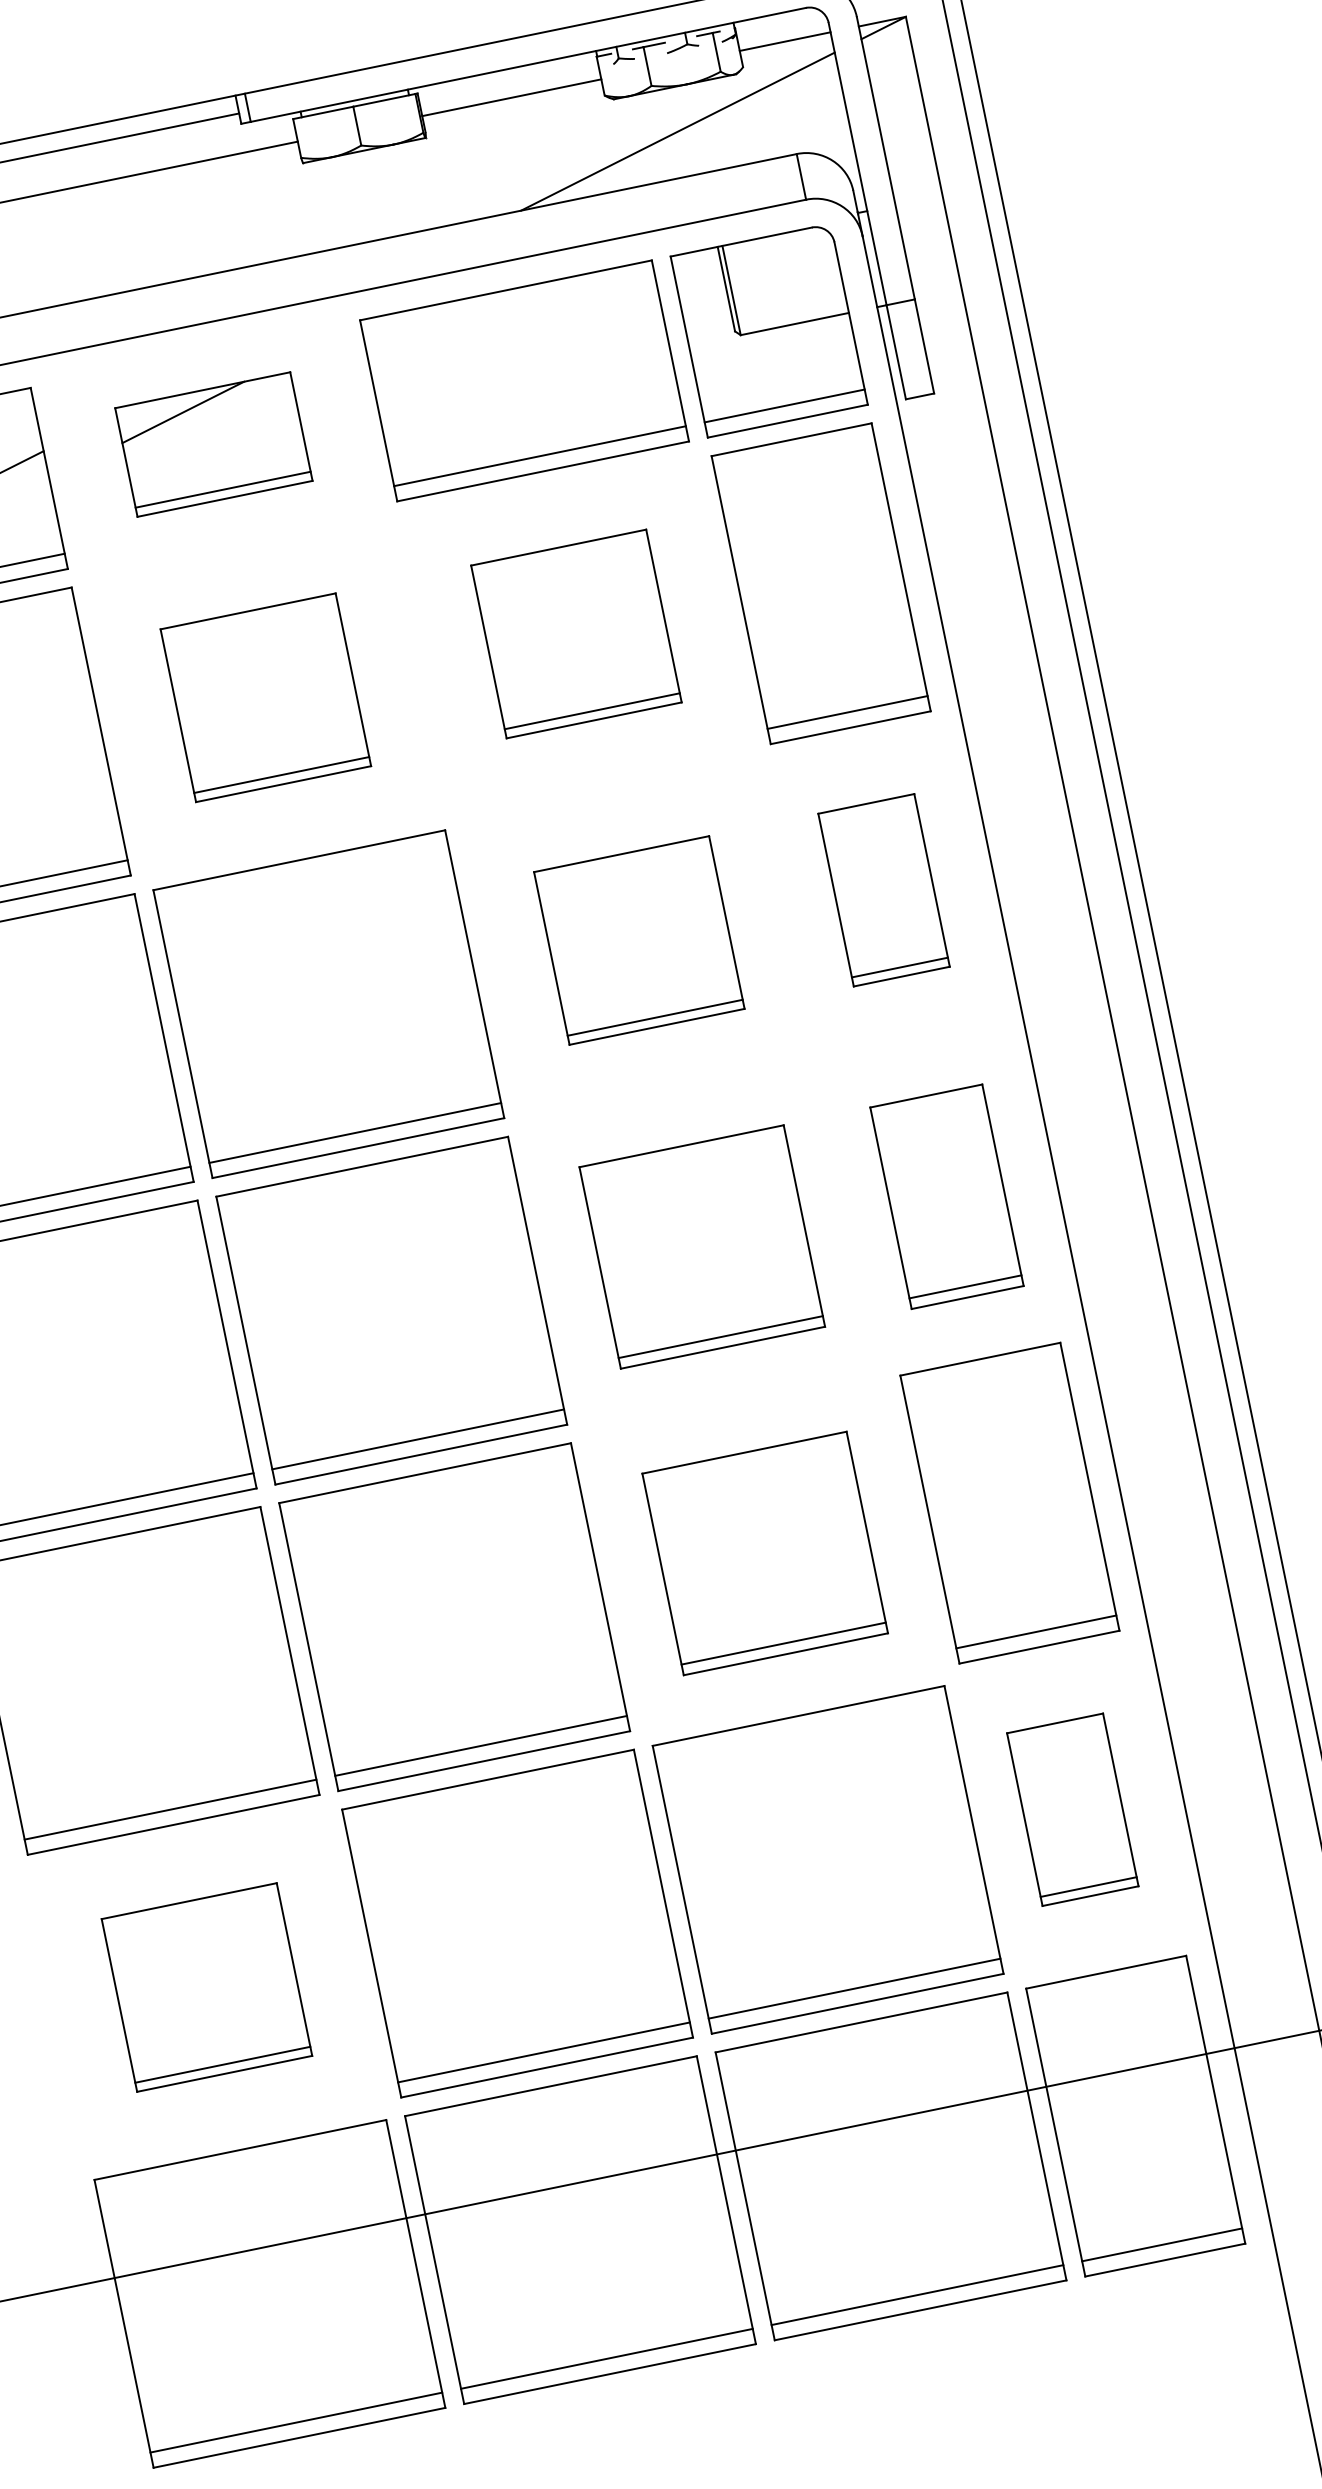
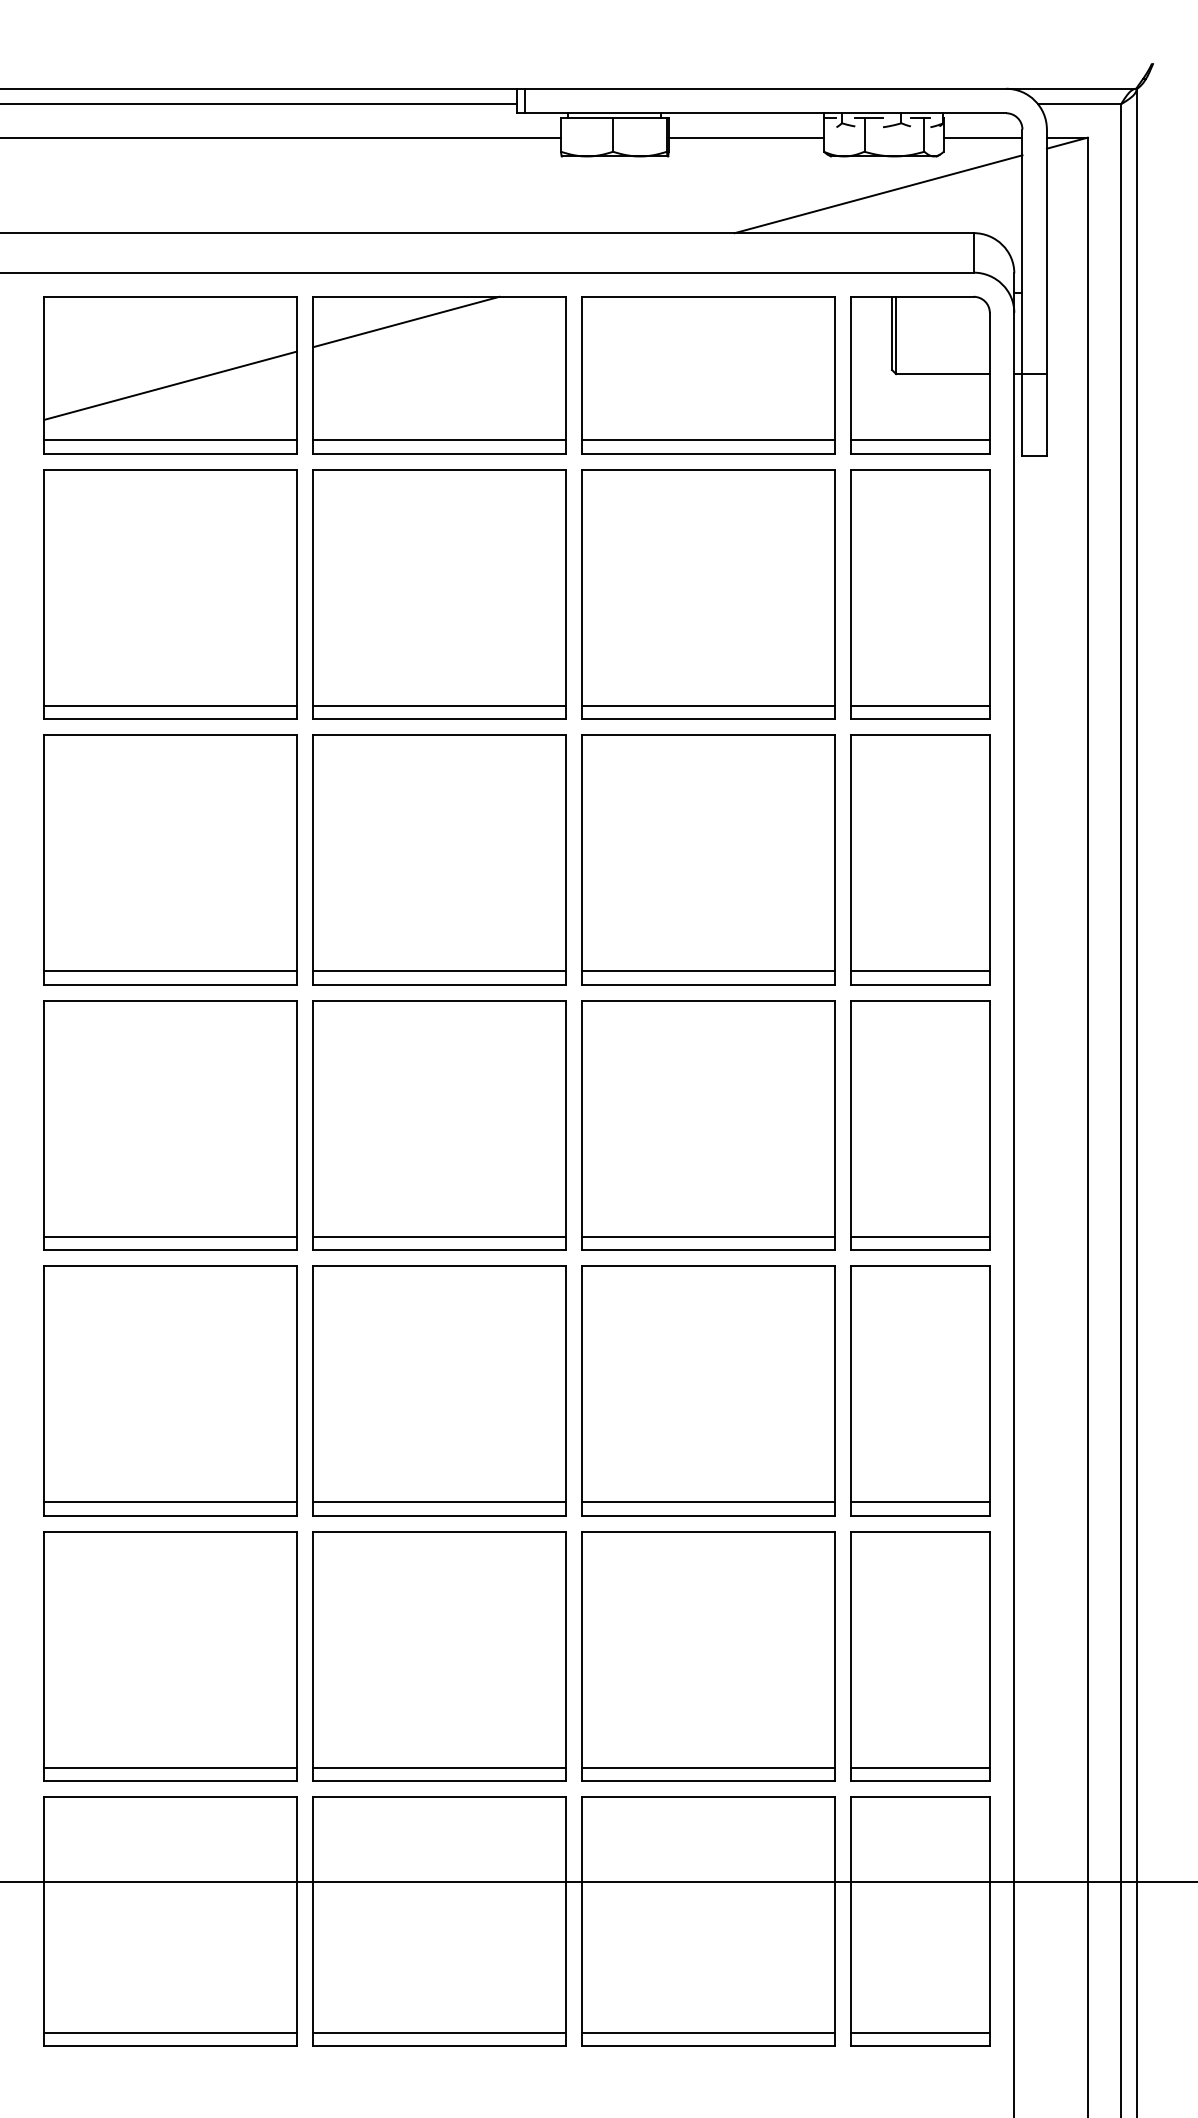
part: (213, 443) -> (439, 374), size x1.67
part: (576, 634) -> (708, 594), size x1.67
part: (265, 697) -> (439, 594), size x1.67
part: (883, 889) -> (920, 859), size x1.67
part: (639, 940) -> (708, 859), size x1.67
part: (946, 1196) -> (920, 1125), size x1.43
part: (702, 1247) -> (708, 1125), size x1.43
part: (765, 1553) -> (708, 1390), size x1.43
part: (1072, 1809) -> (920, 1656), size x1.67
part: (206, 1987) -> (170, 1656), size x1.67

